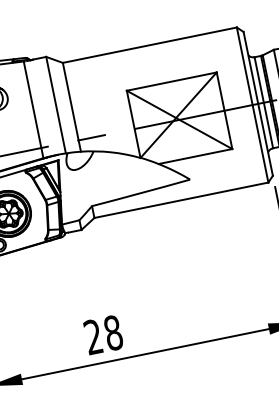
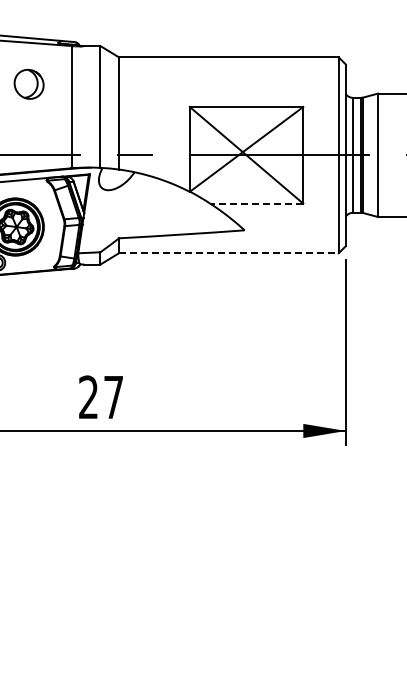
line: (195, 156) -> (256, 203), solid -> dashed
line: (181, 200) -> (228, 253), solid -> dashed
text: (113, 333) -> (113, 397), 28 -> 27

